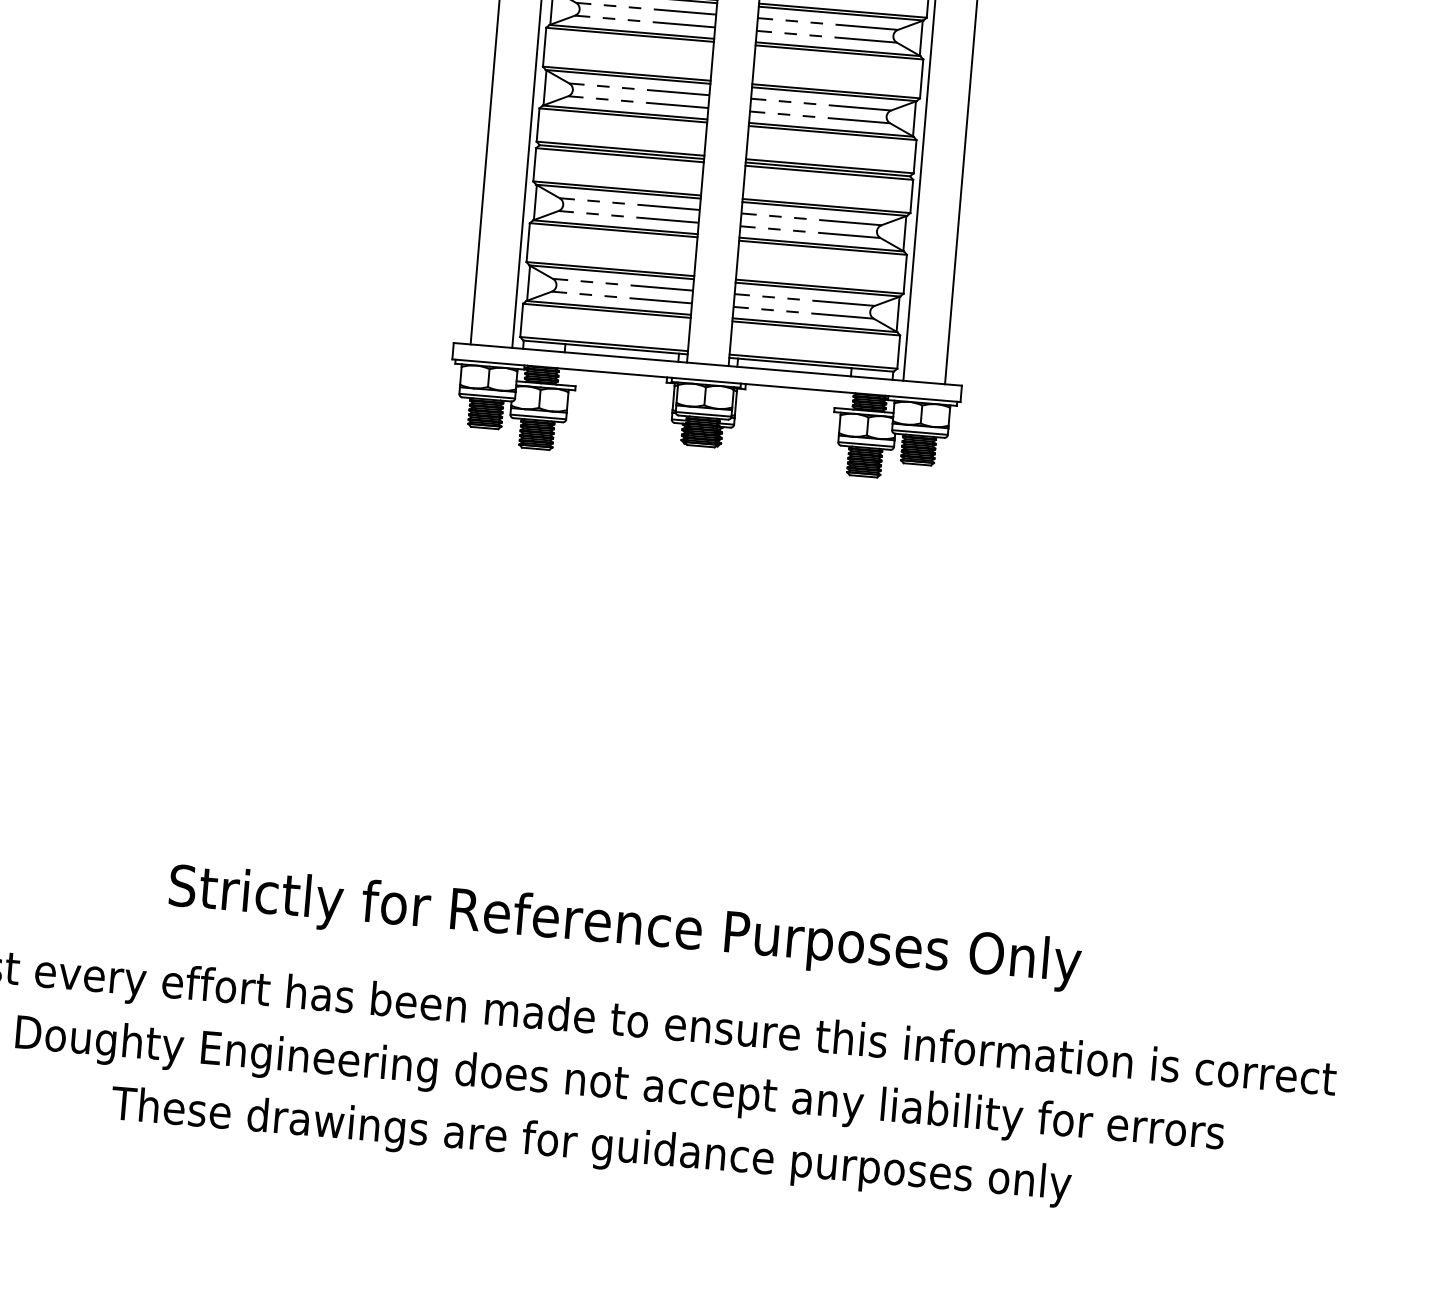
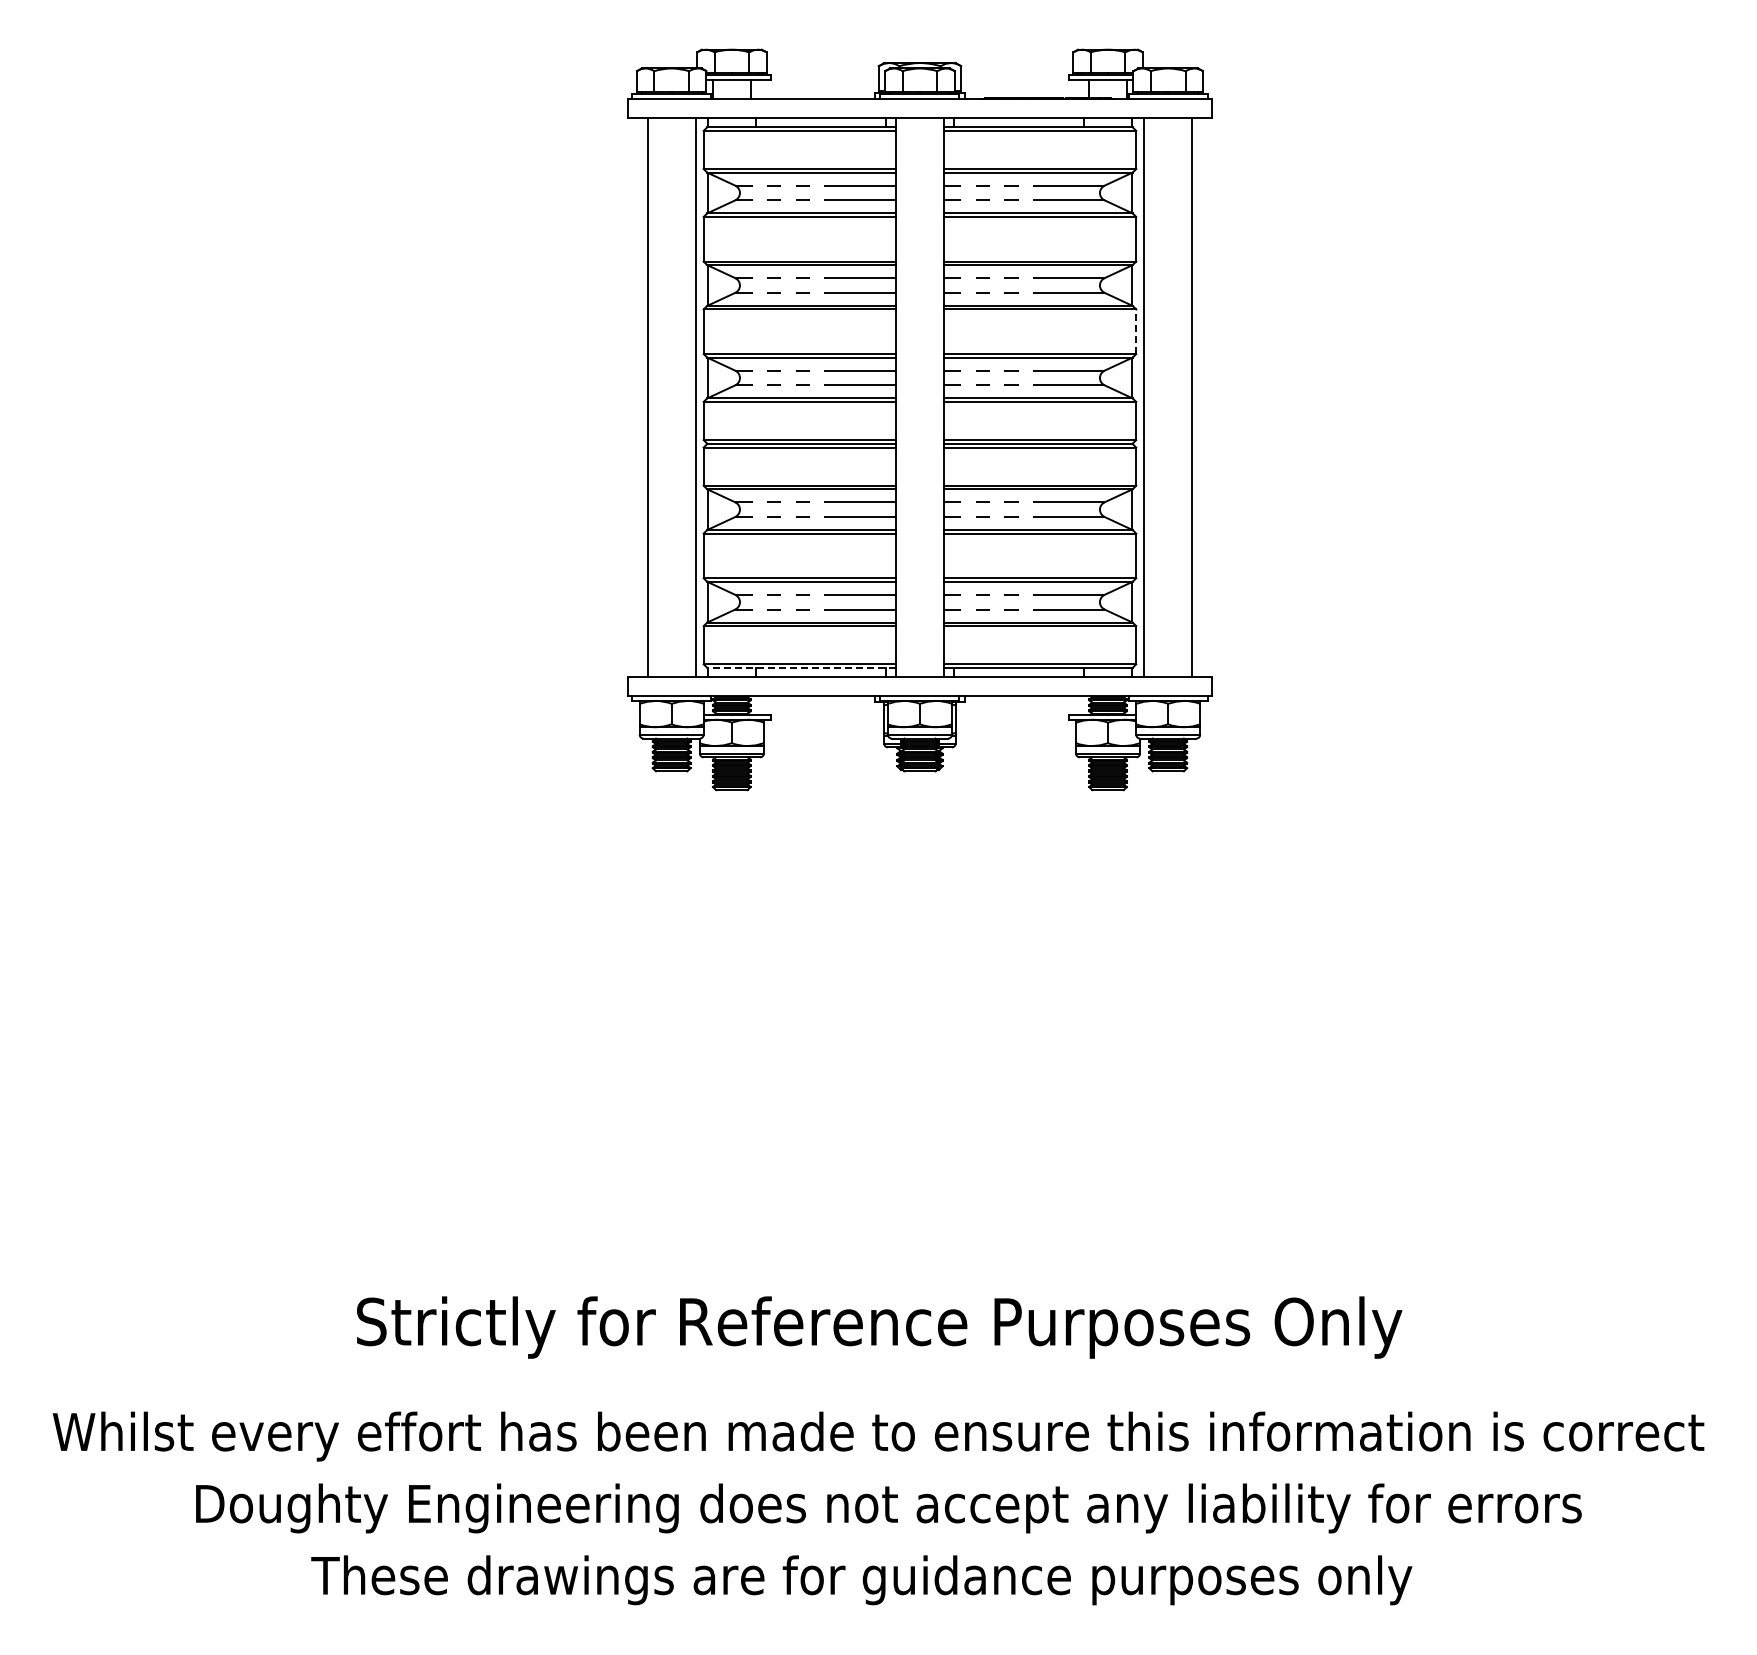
line: (921, 78) -> (1136, 331), solid -> dashed
line: (605, 347) -> (801, 668), solid -> dashed

